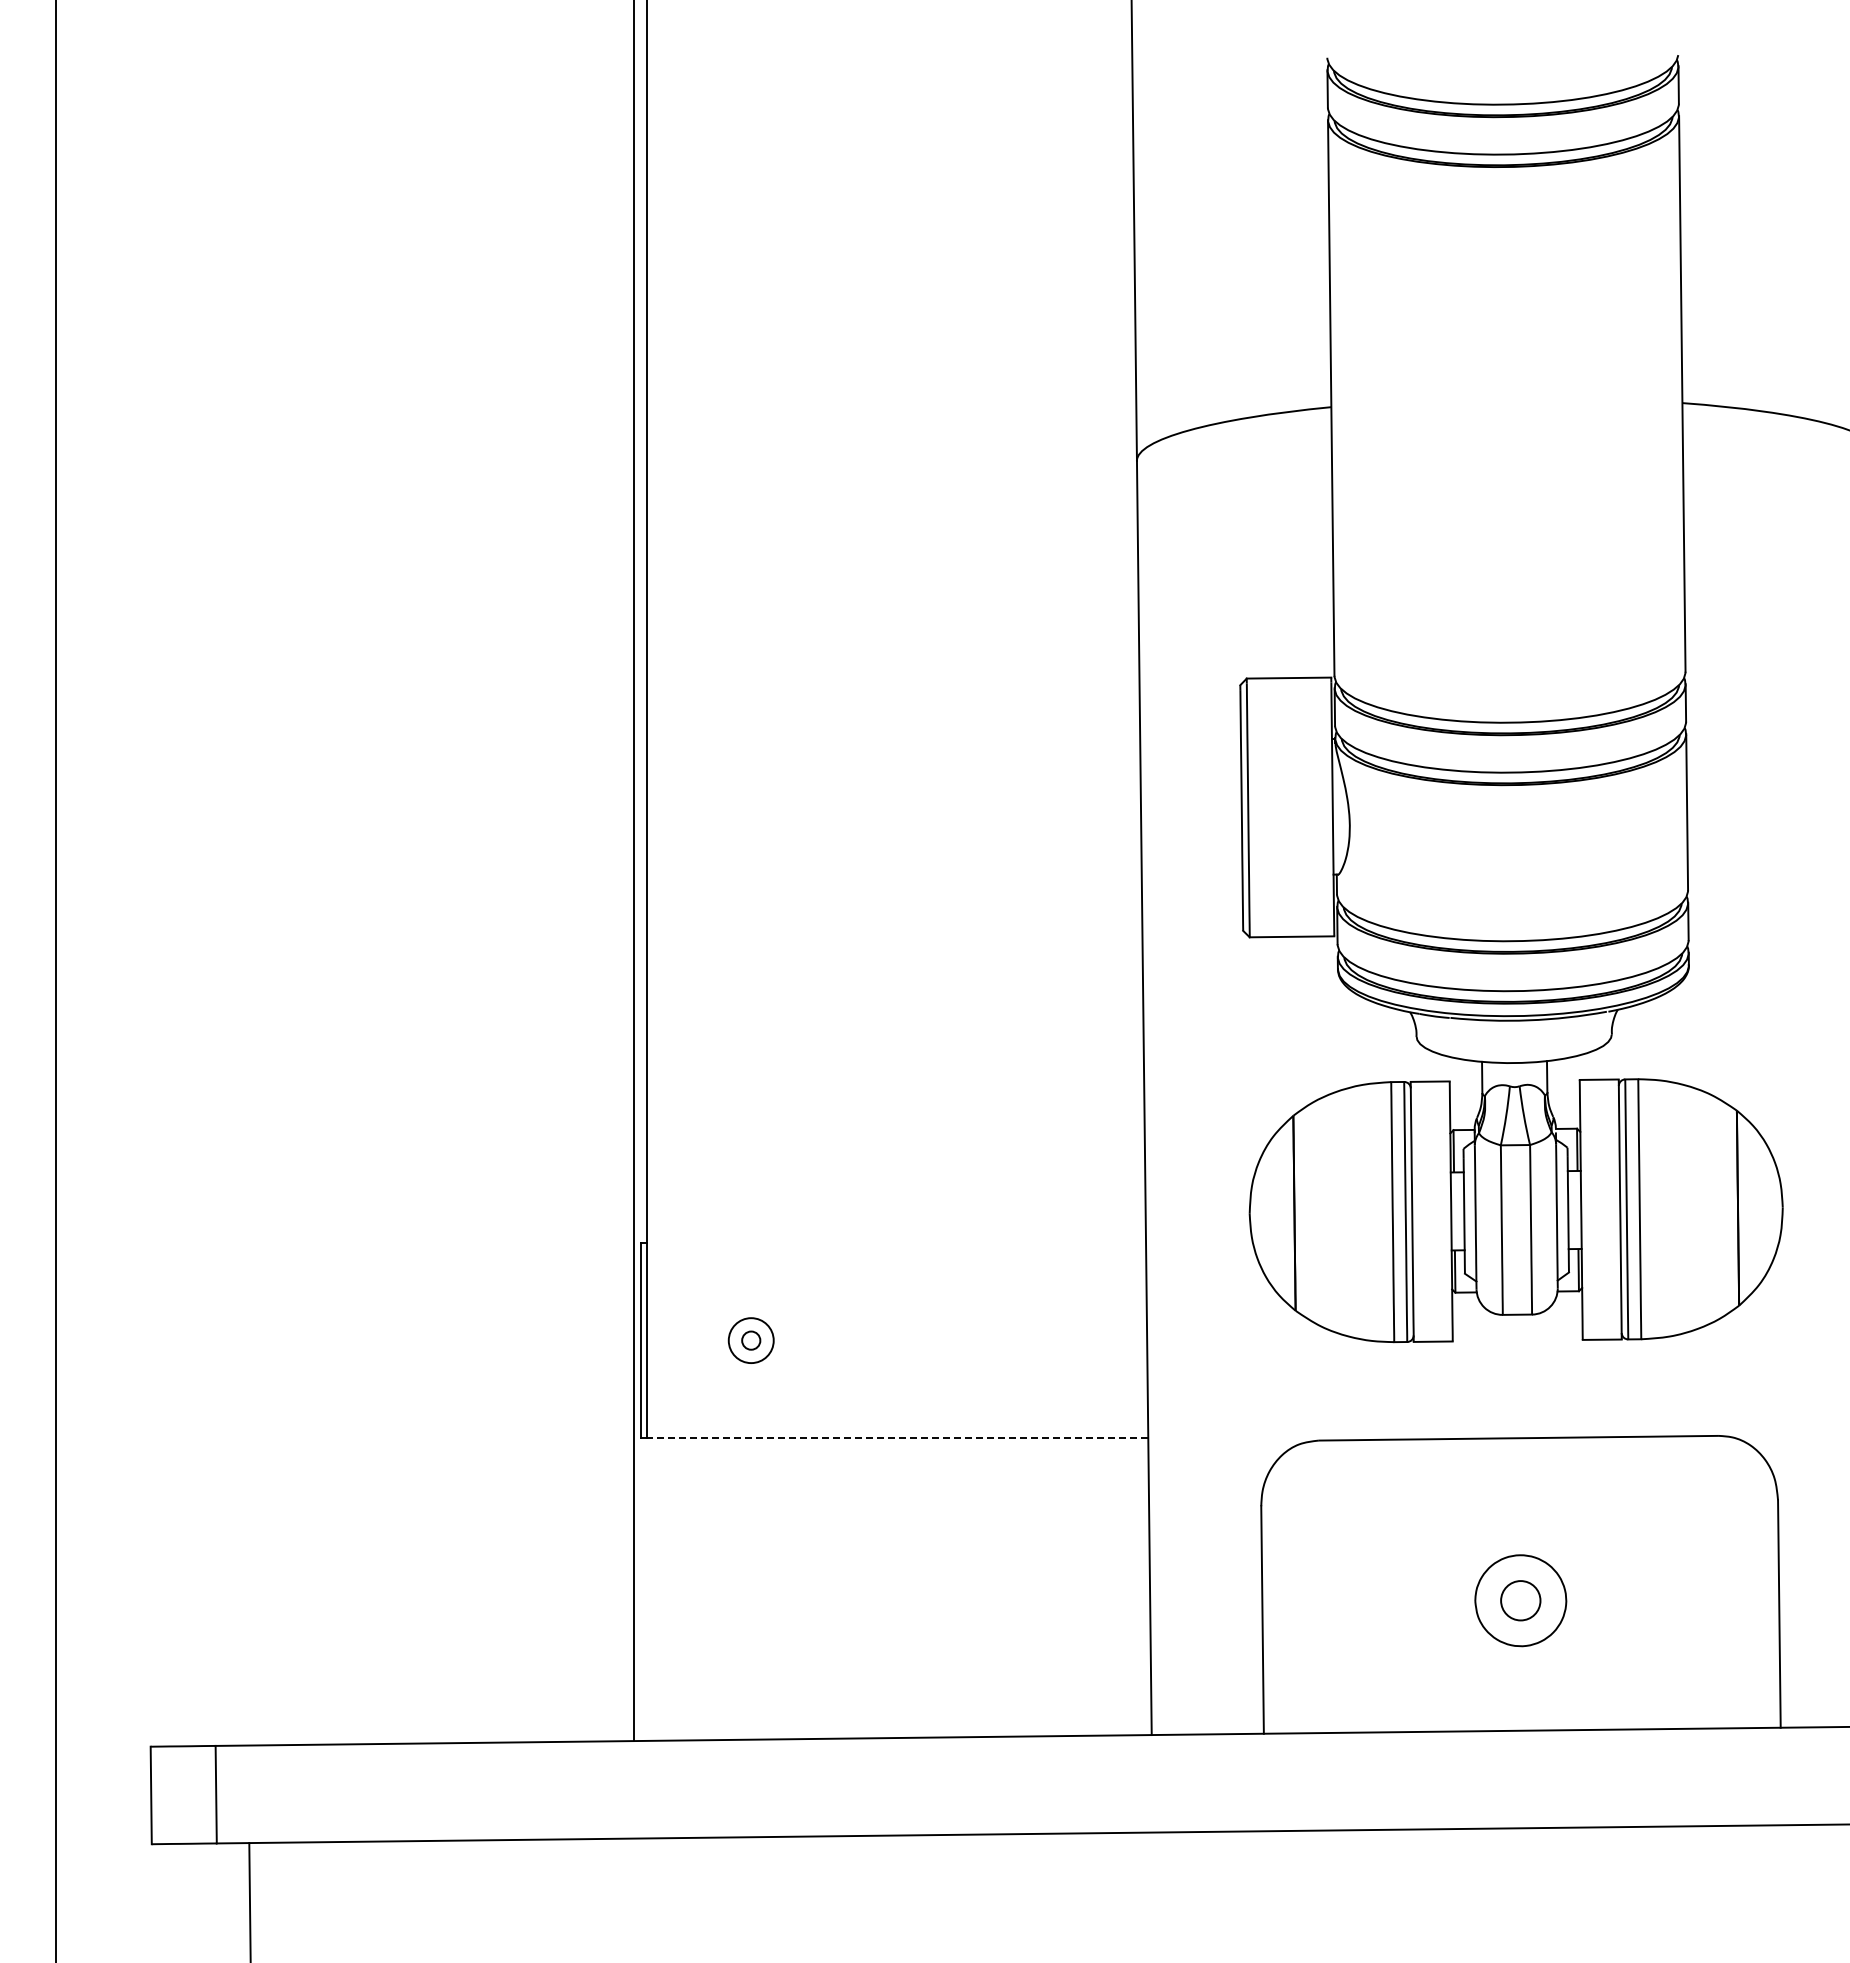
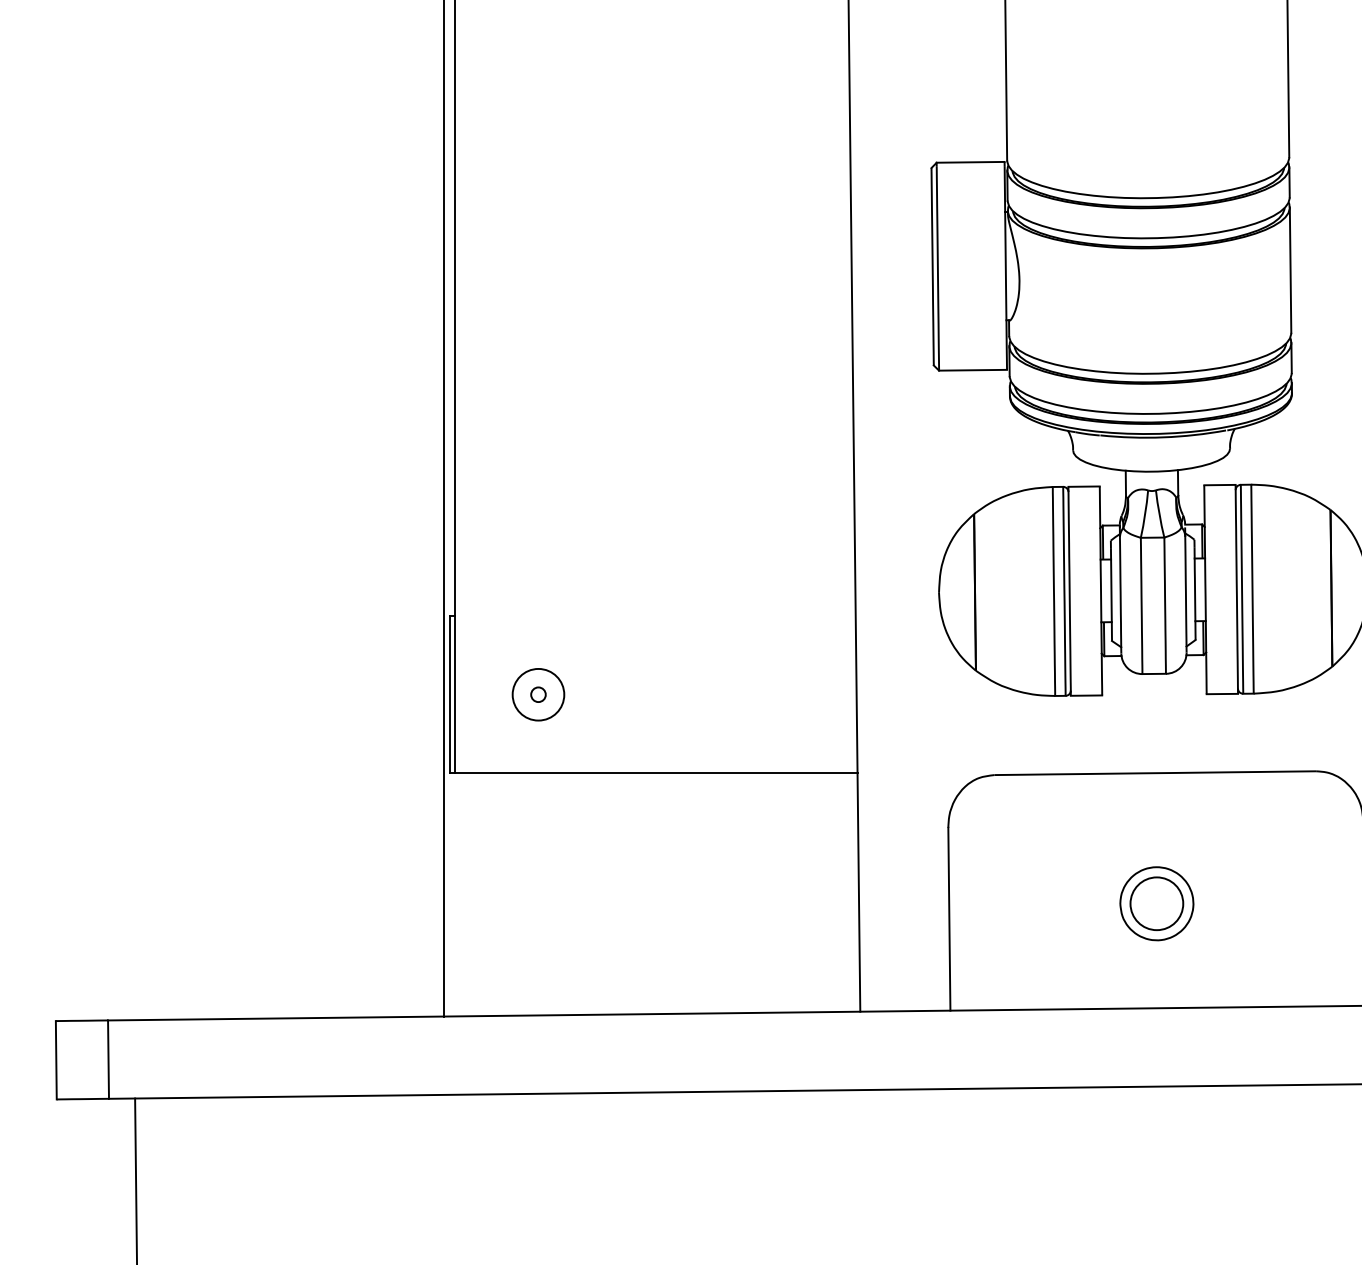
circle: (751, 1340) -> (538, 694), size x1.43
line: (897, 1438) -> (656, 773), dashed -> solid
circle: (1520, 1600) -> (1156, 903), size x1.67

